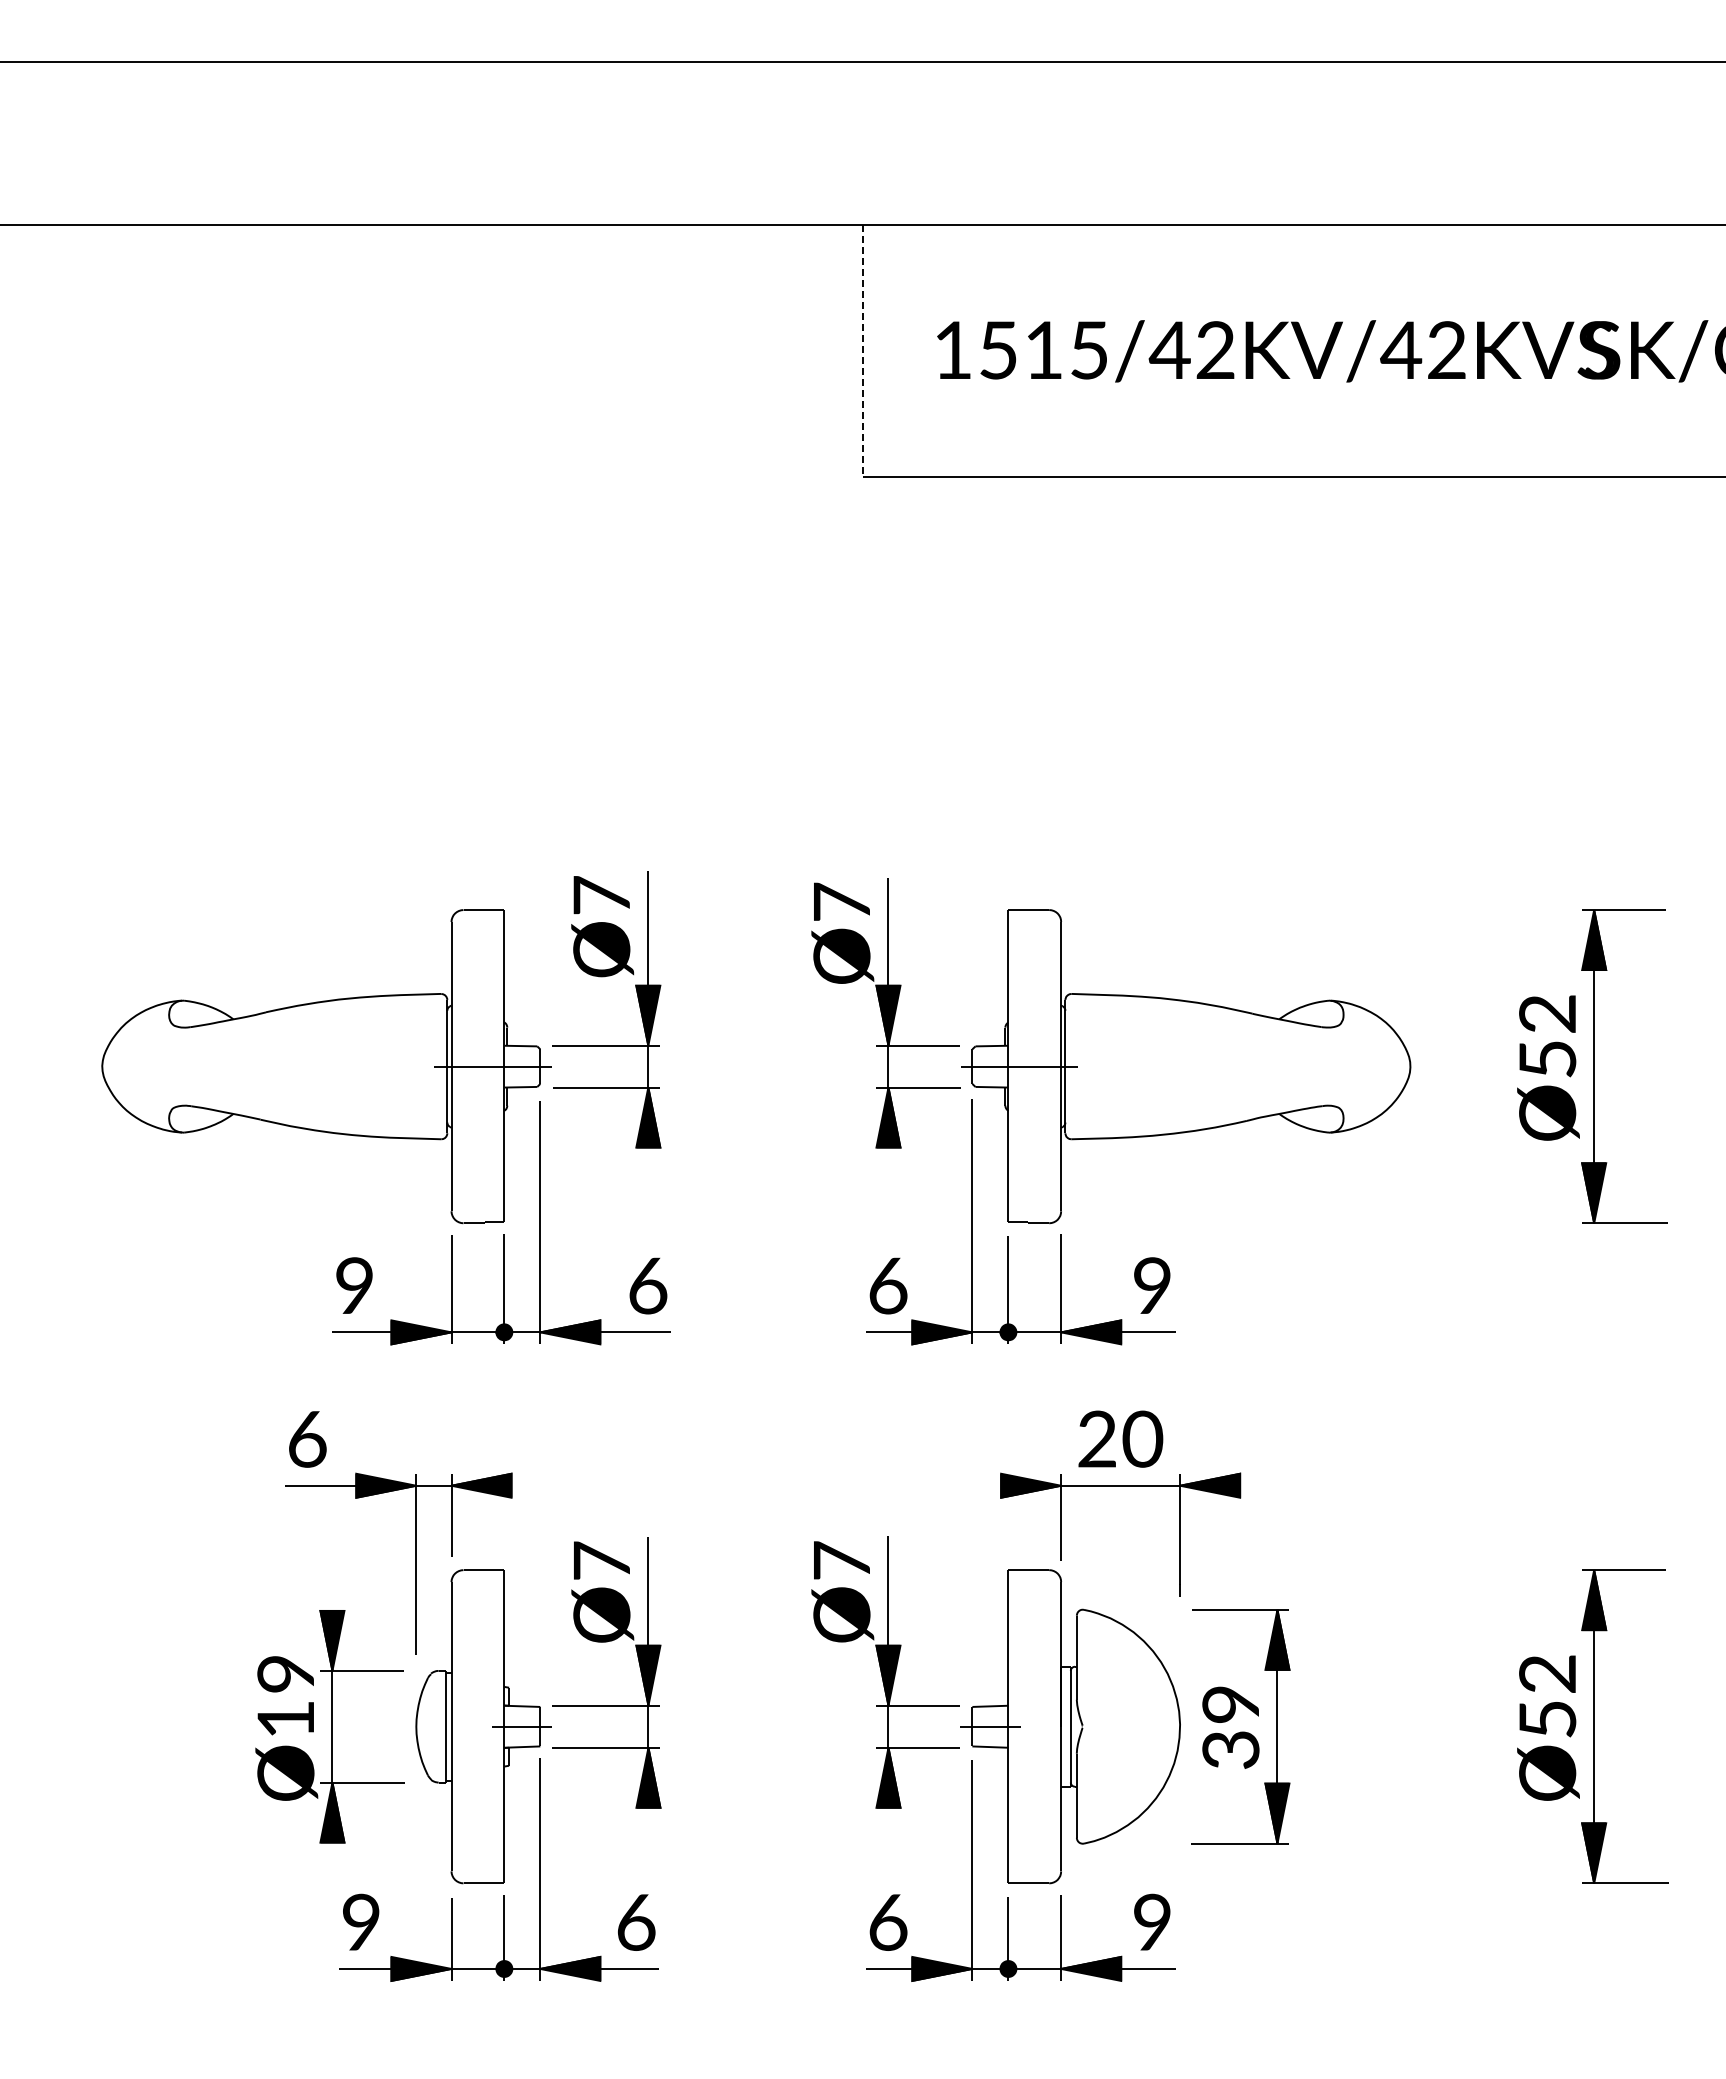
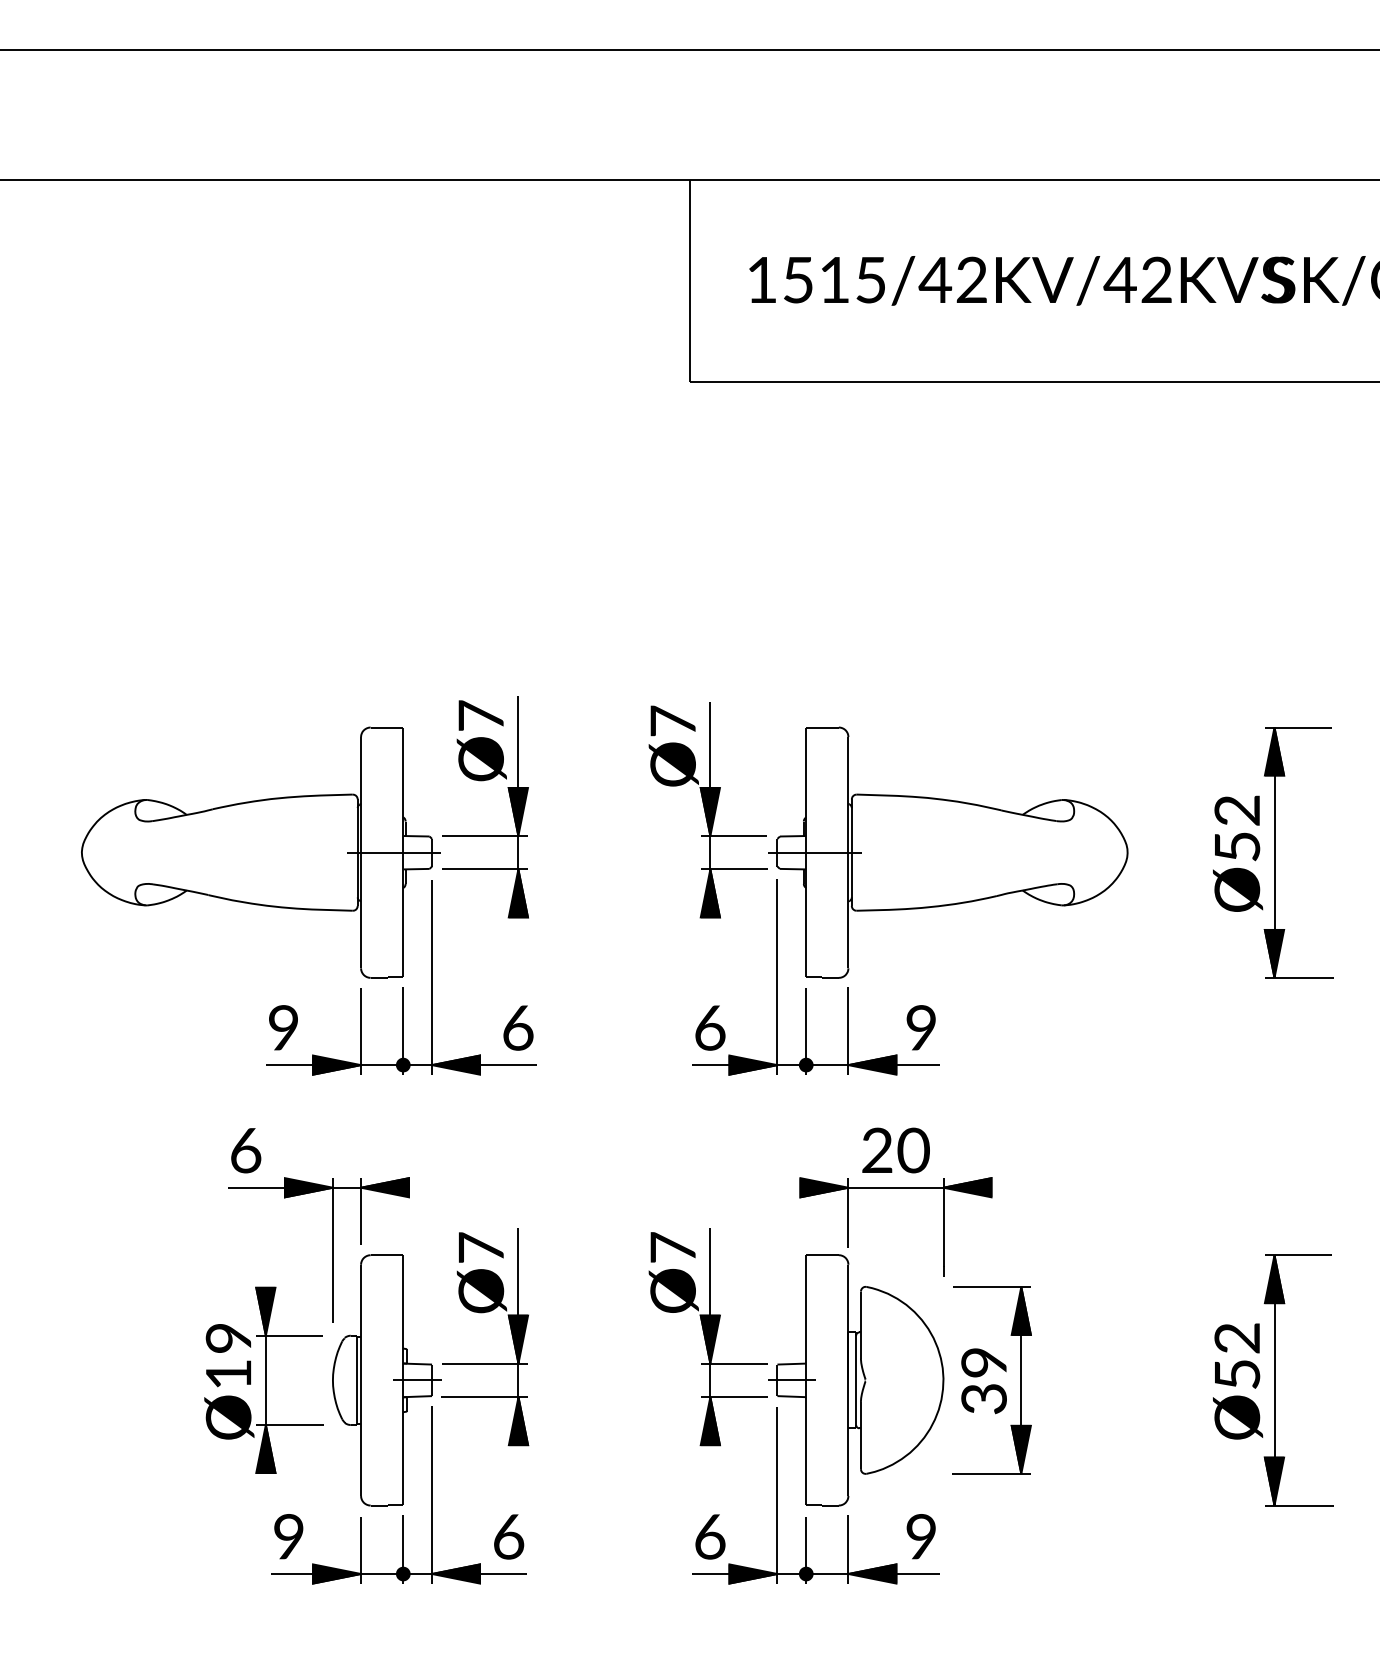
line: (862, 351) -> (689, 281), dashed -> solid

